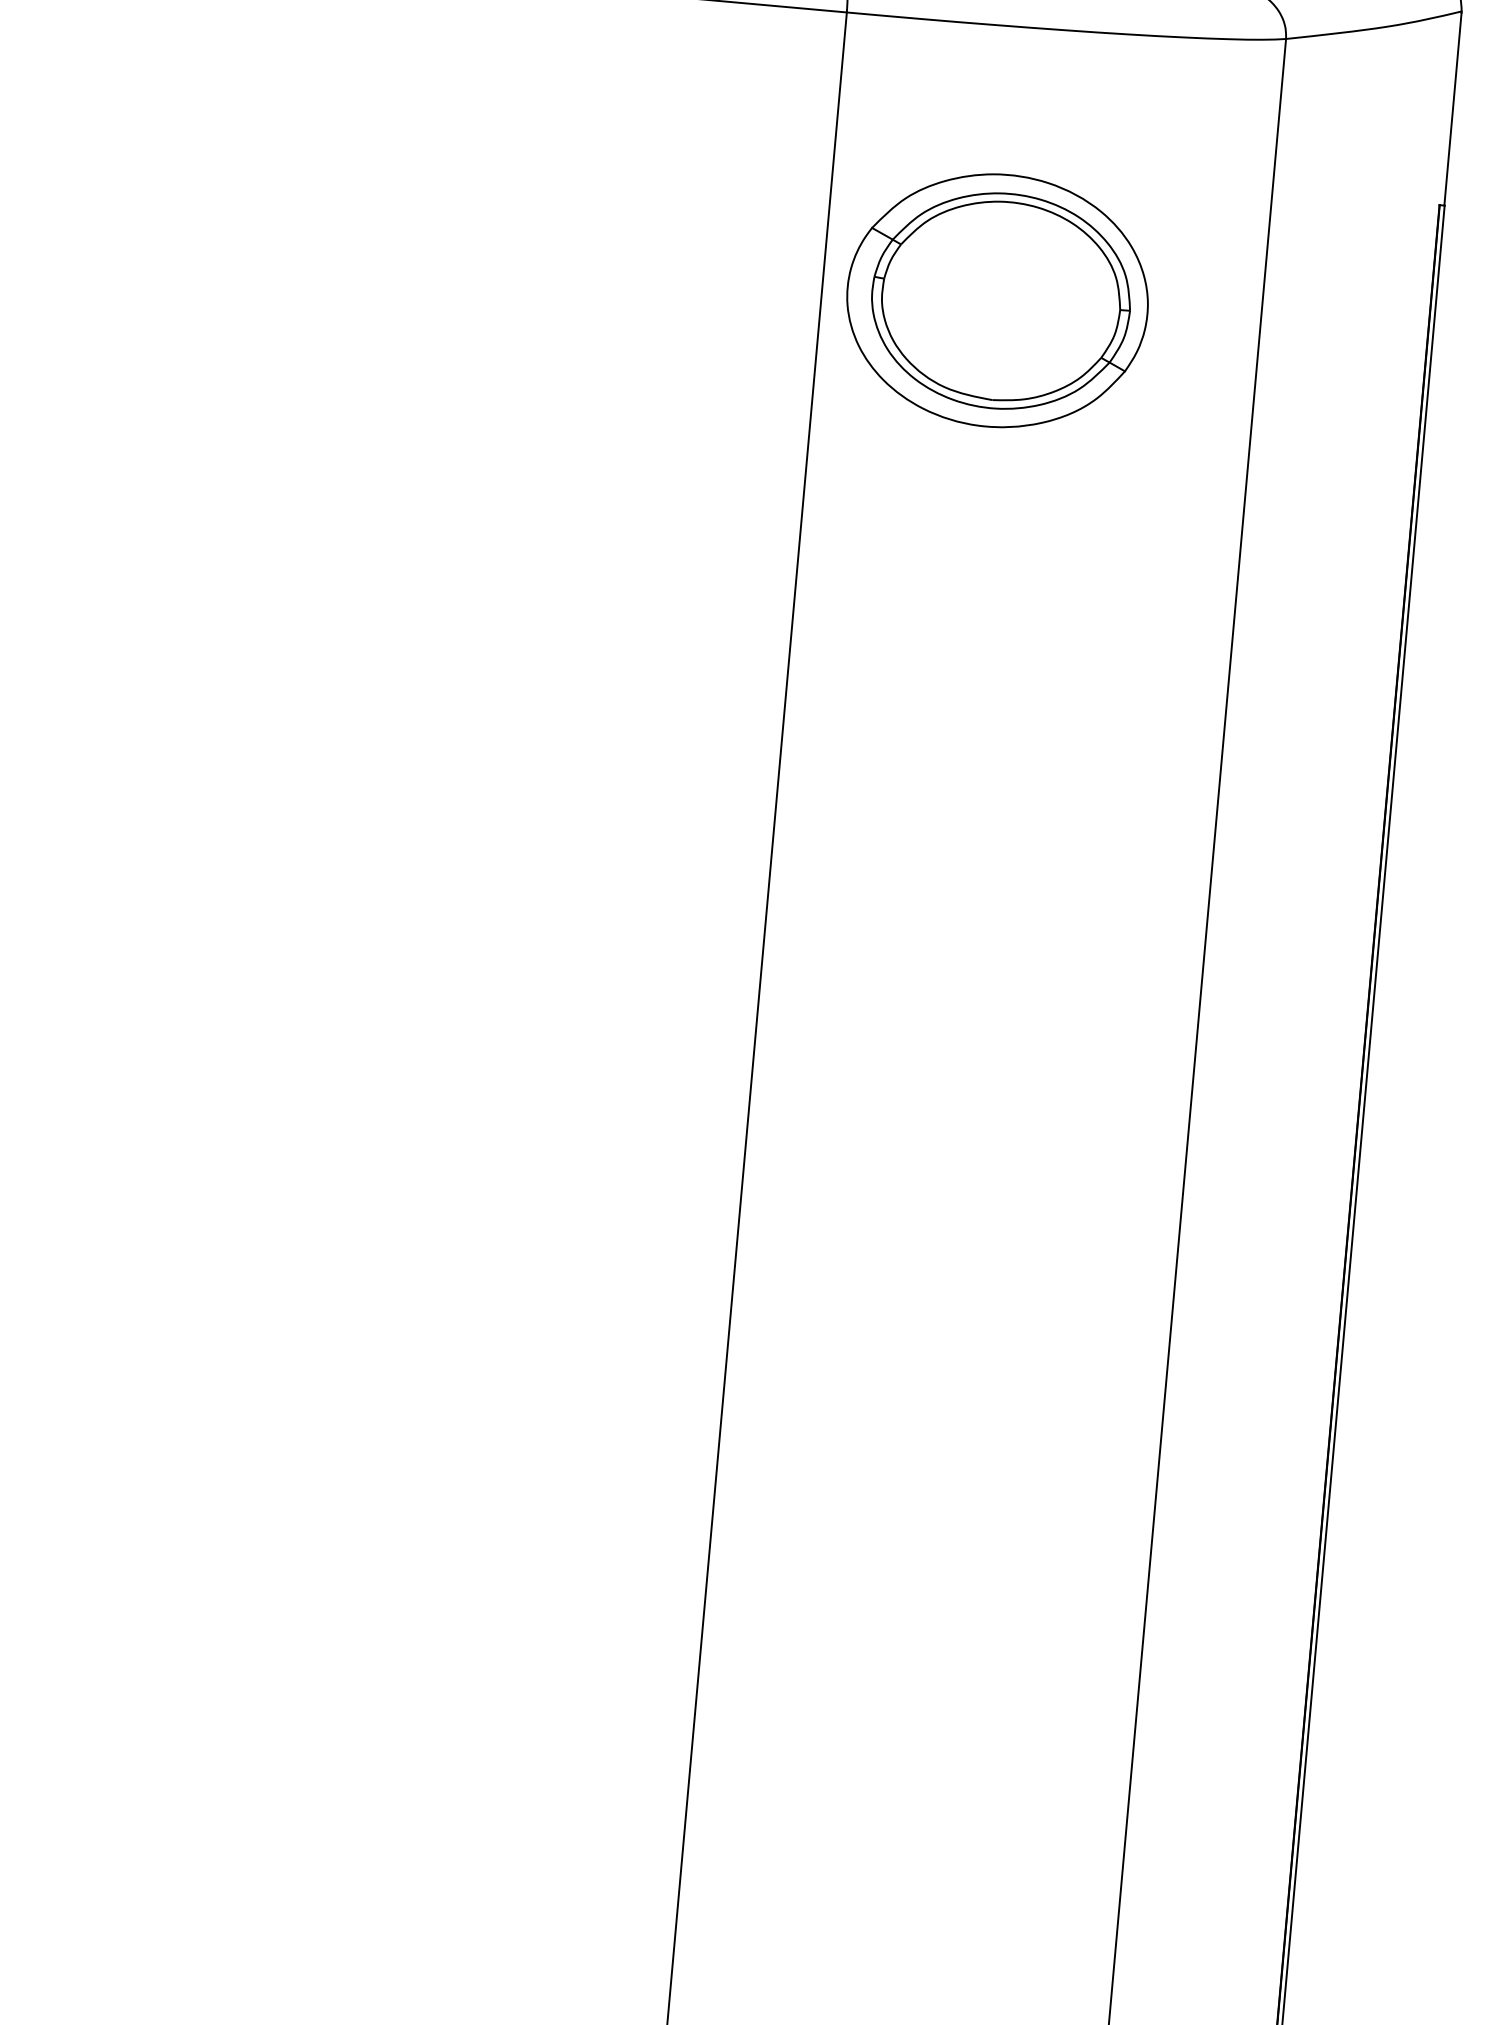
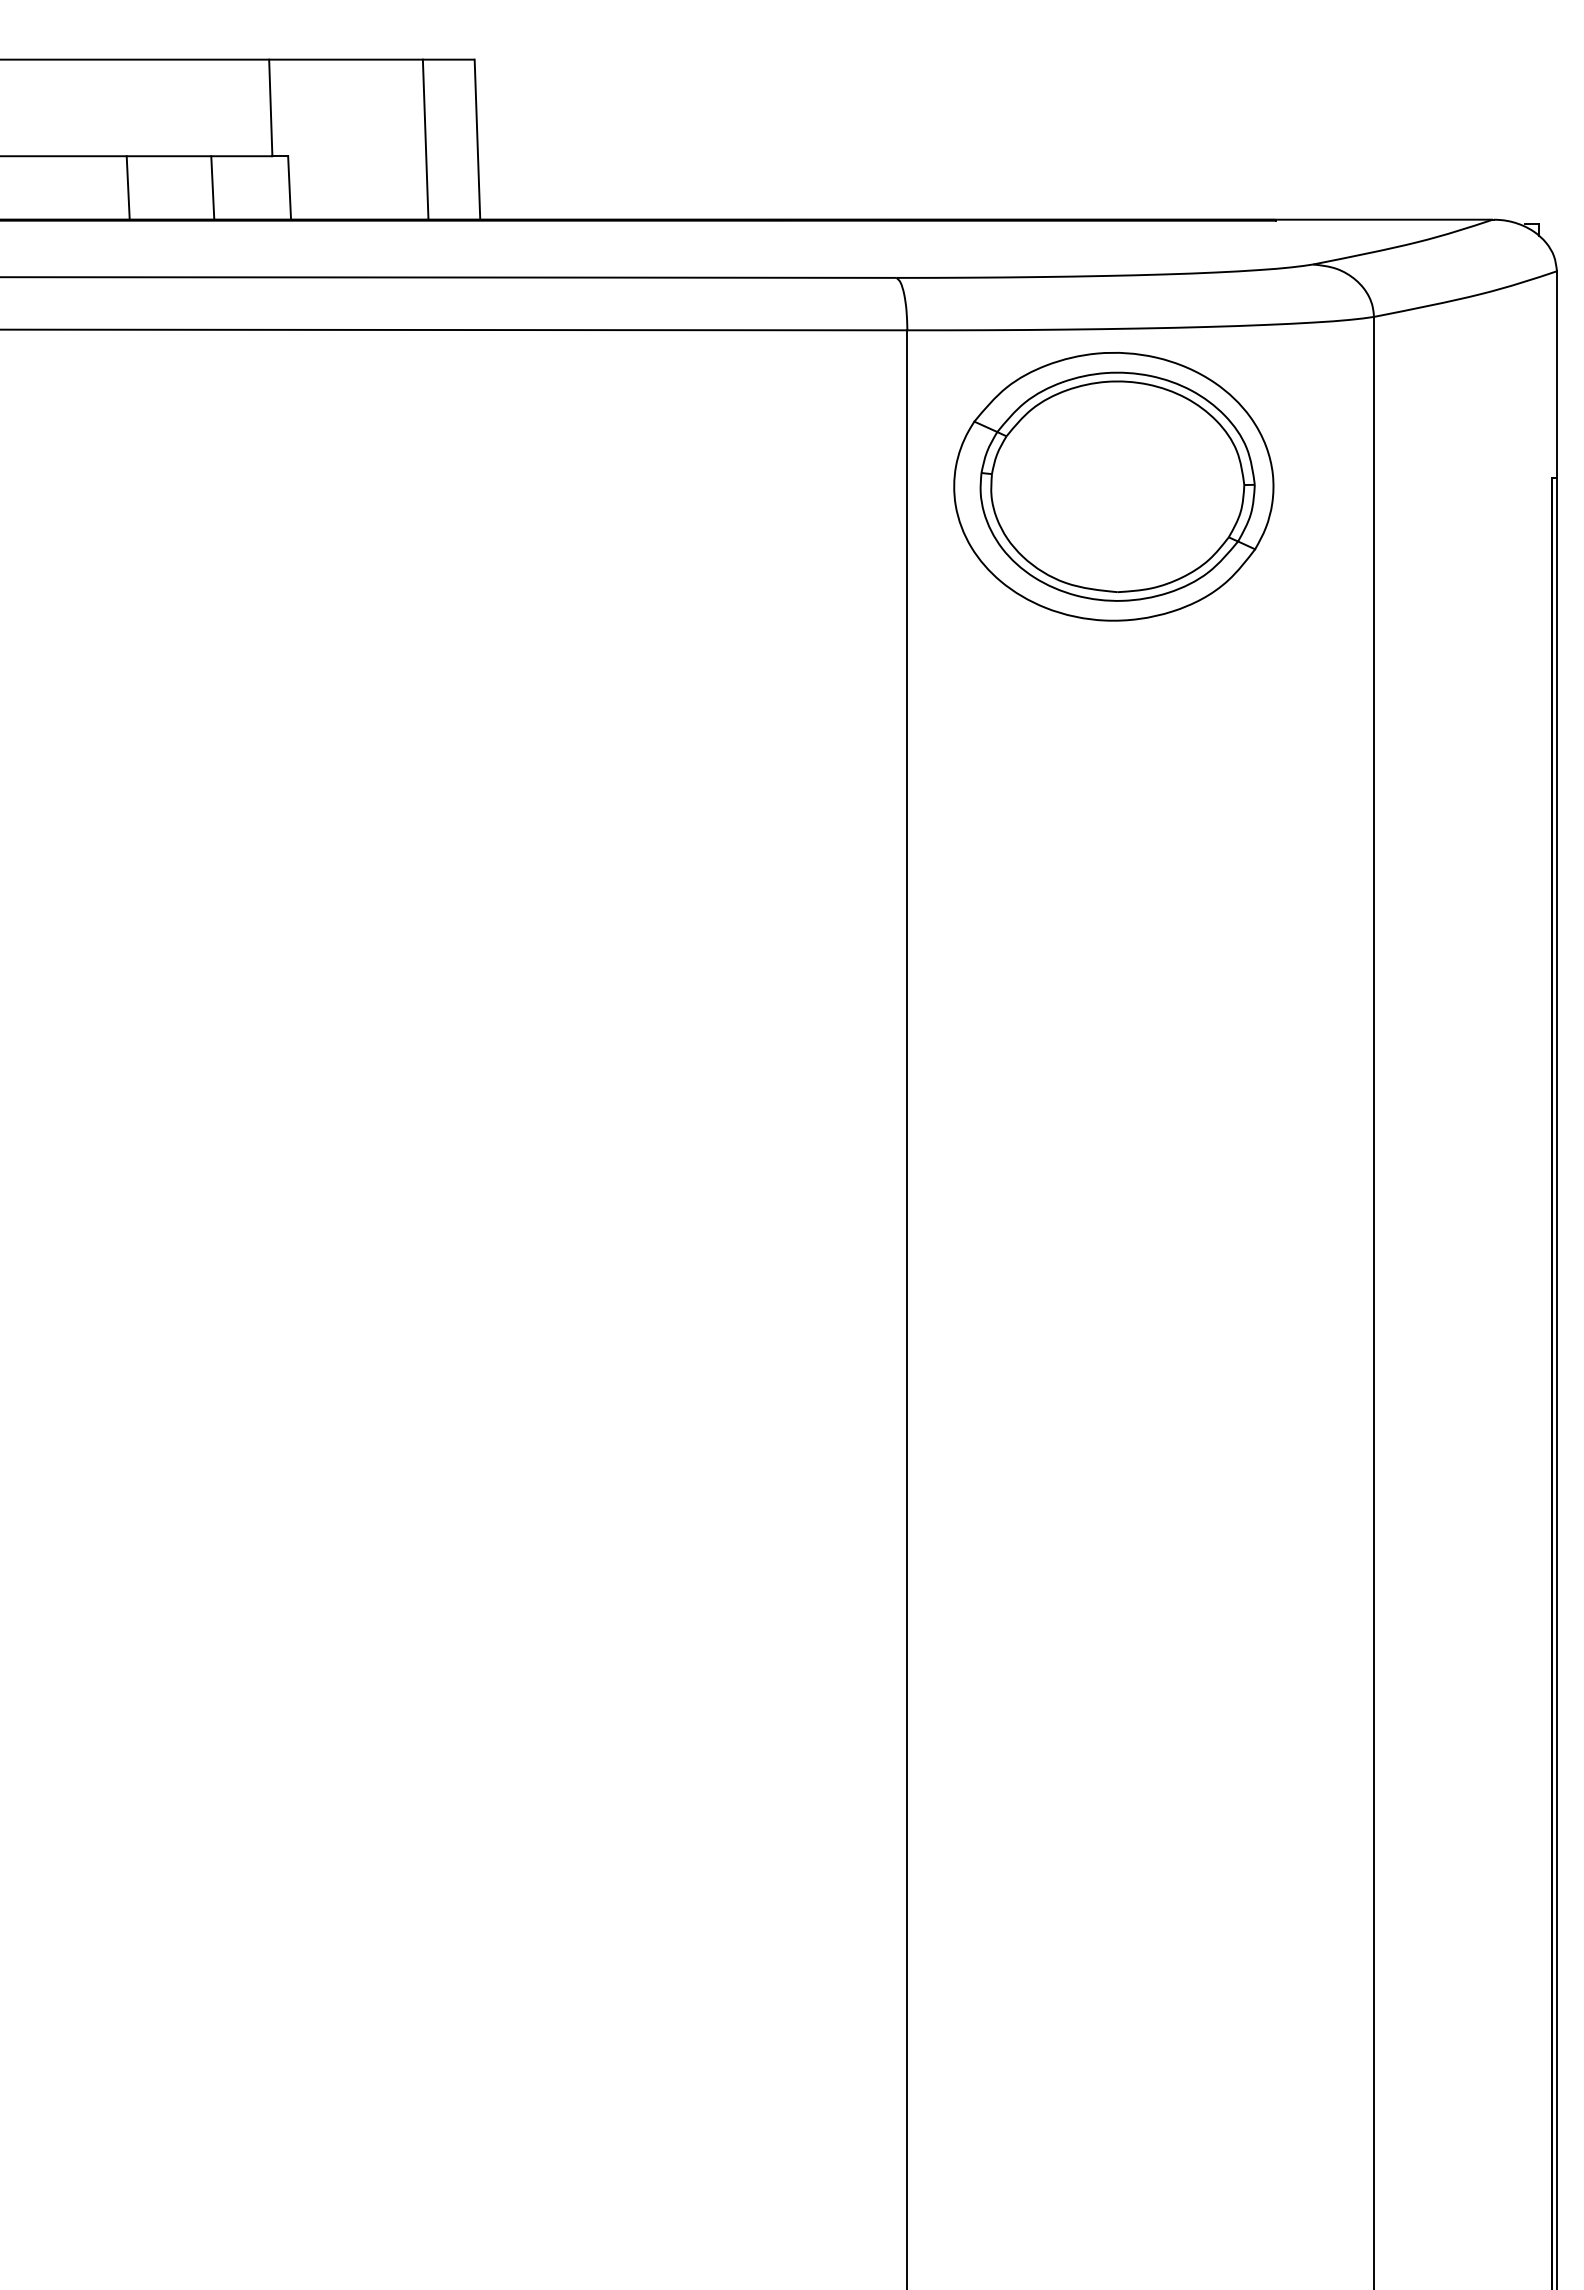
part: (997, 300) -> (1113, 486), moved

